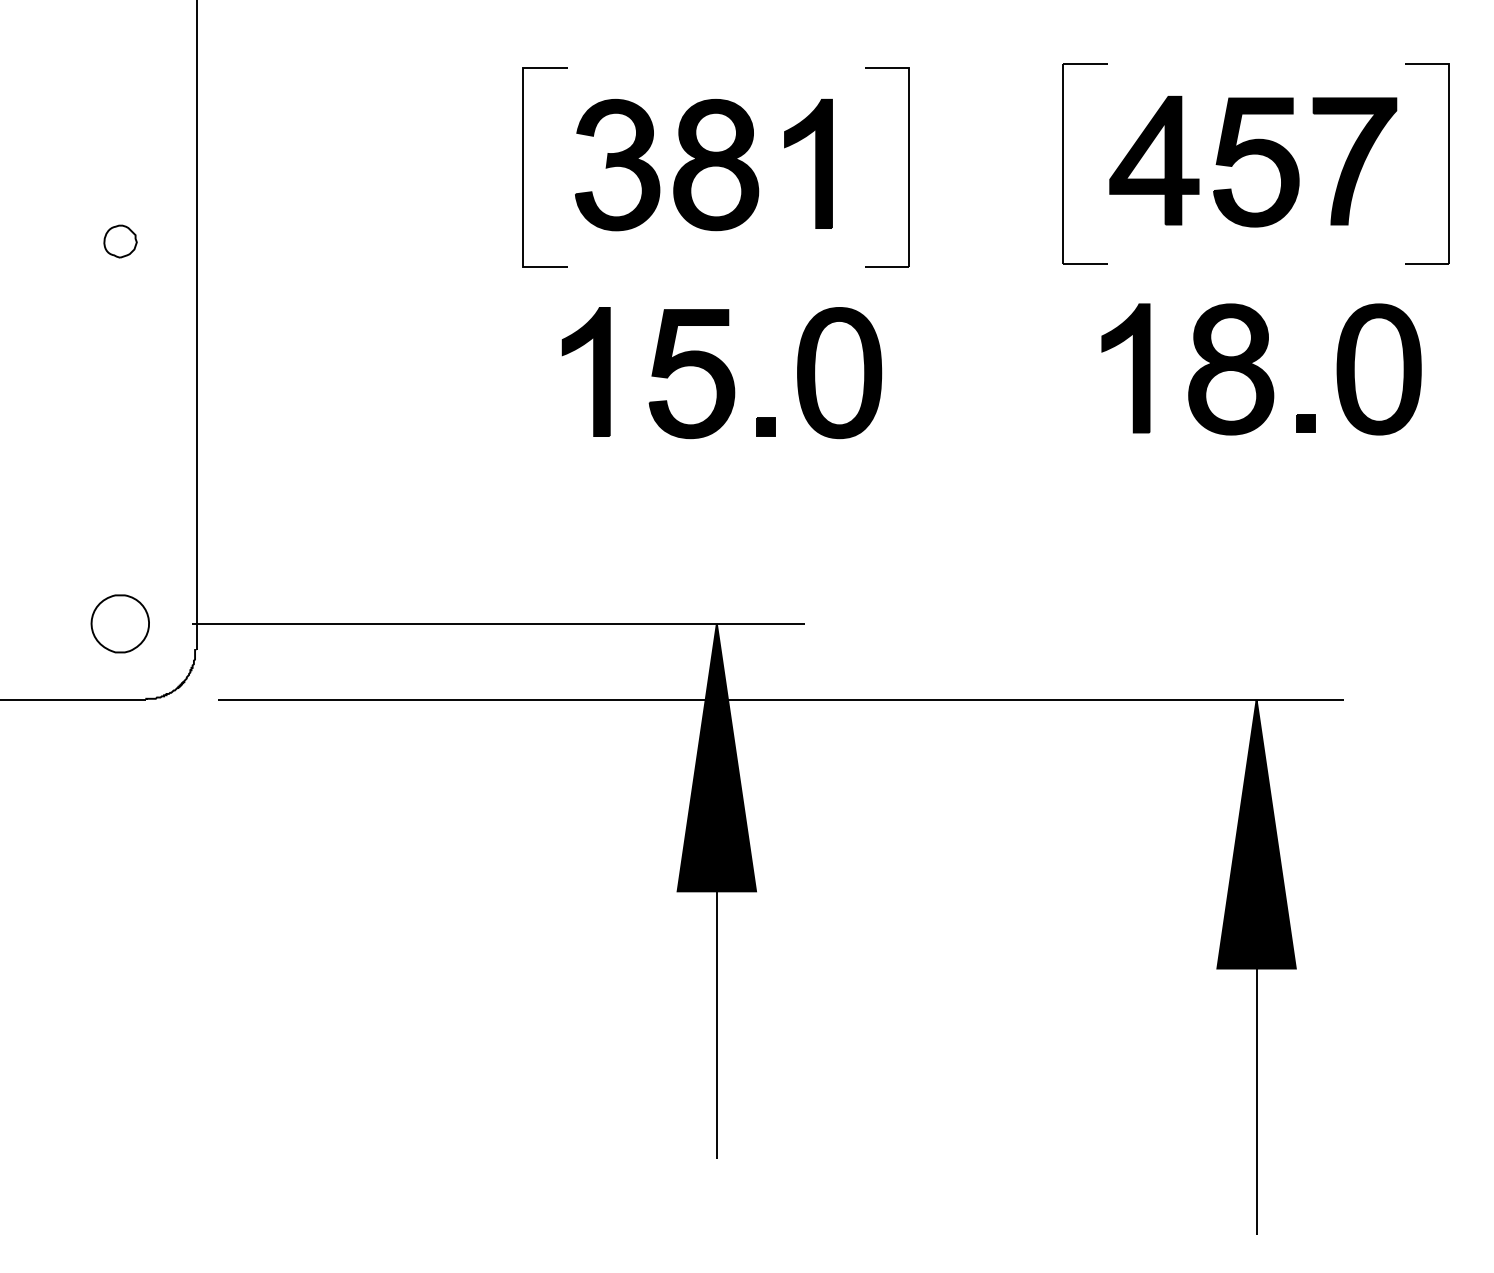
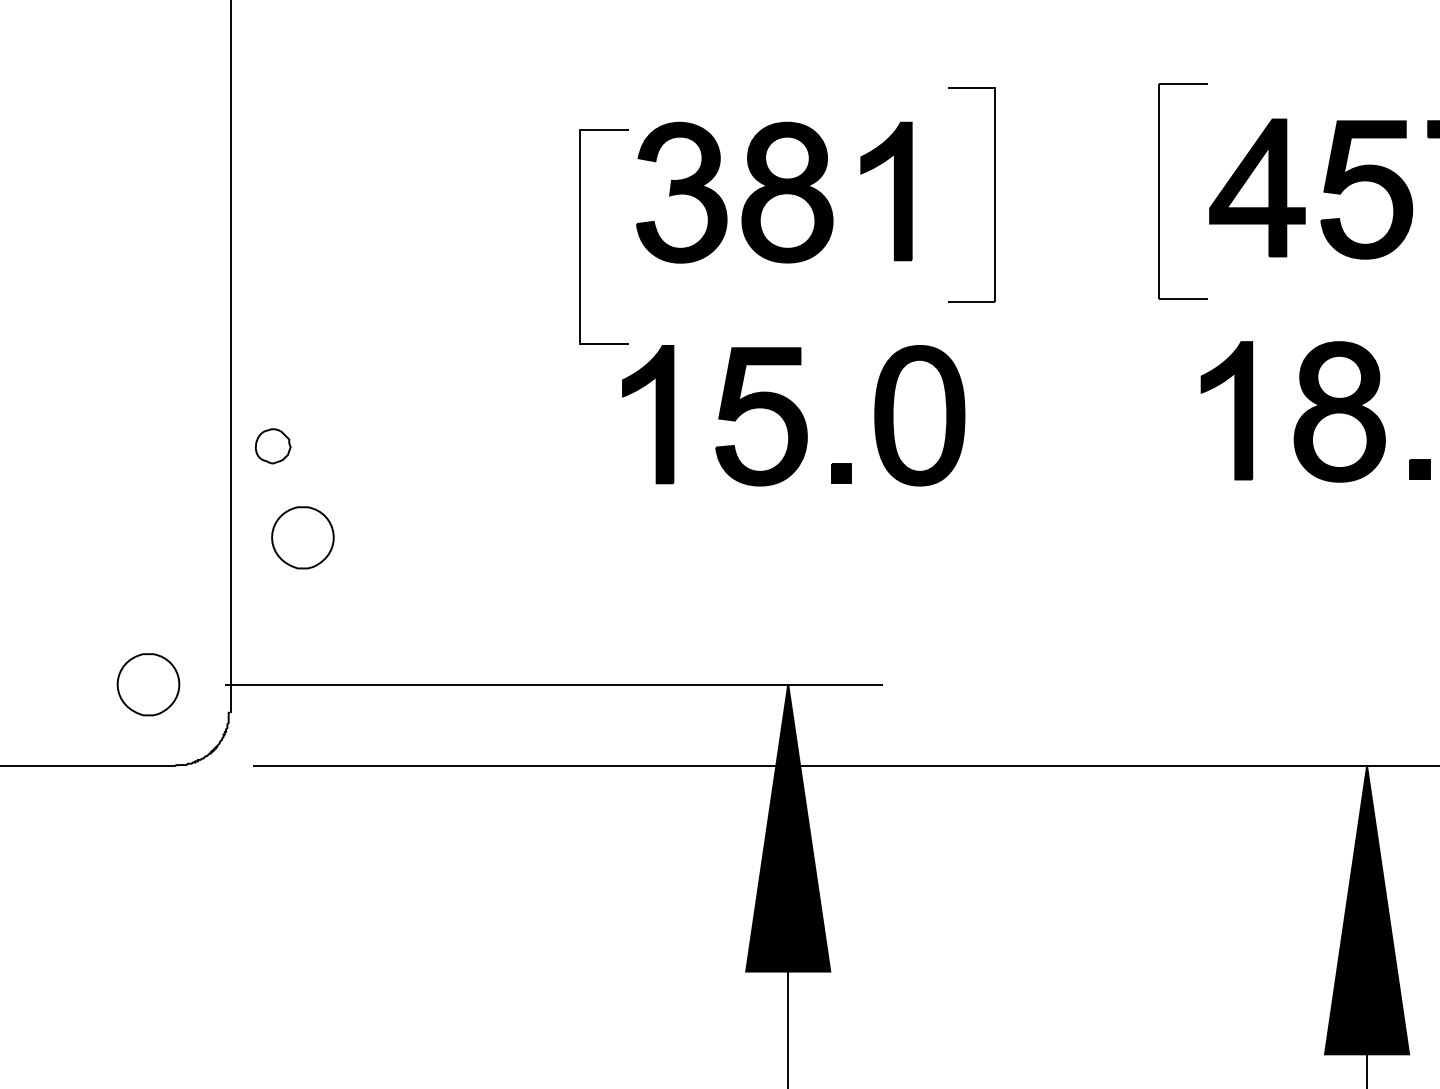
line: (523, 167) -> (580, 237), moved
part: (120, 241) -> (273, 446), moved
part: (263, 486) -> (302, 537), added

